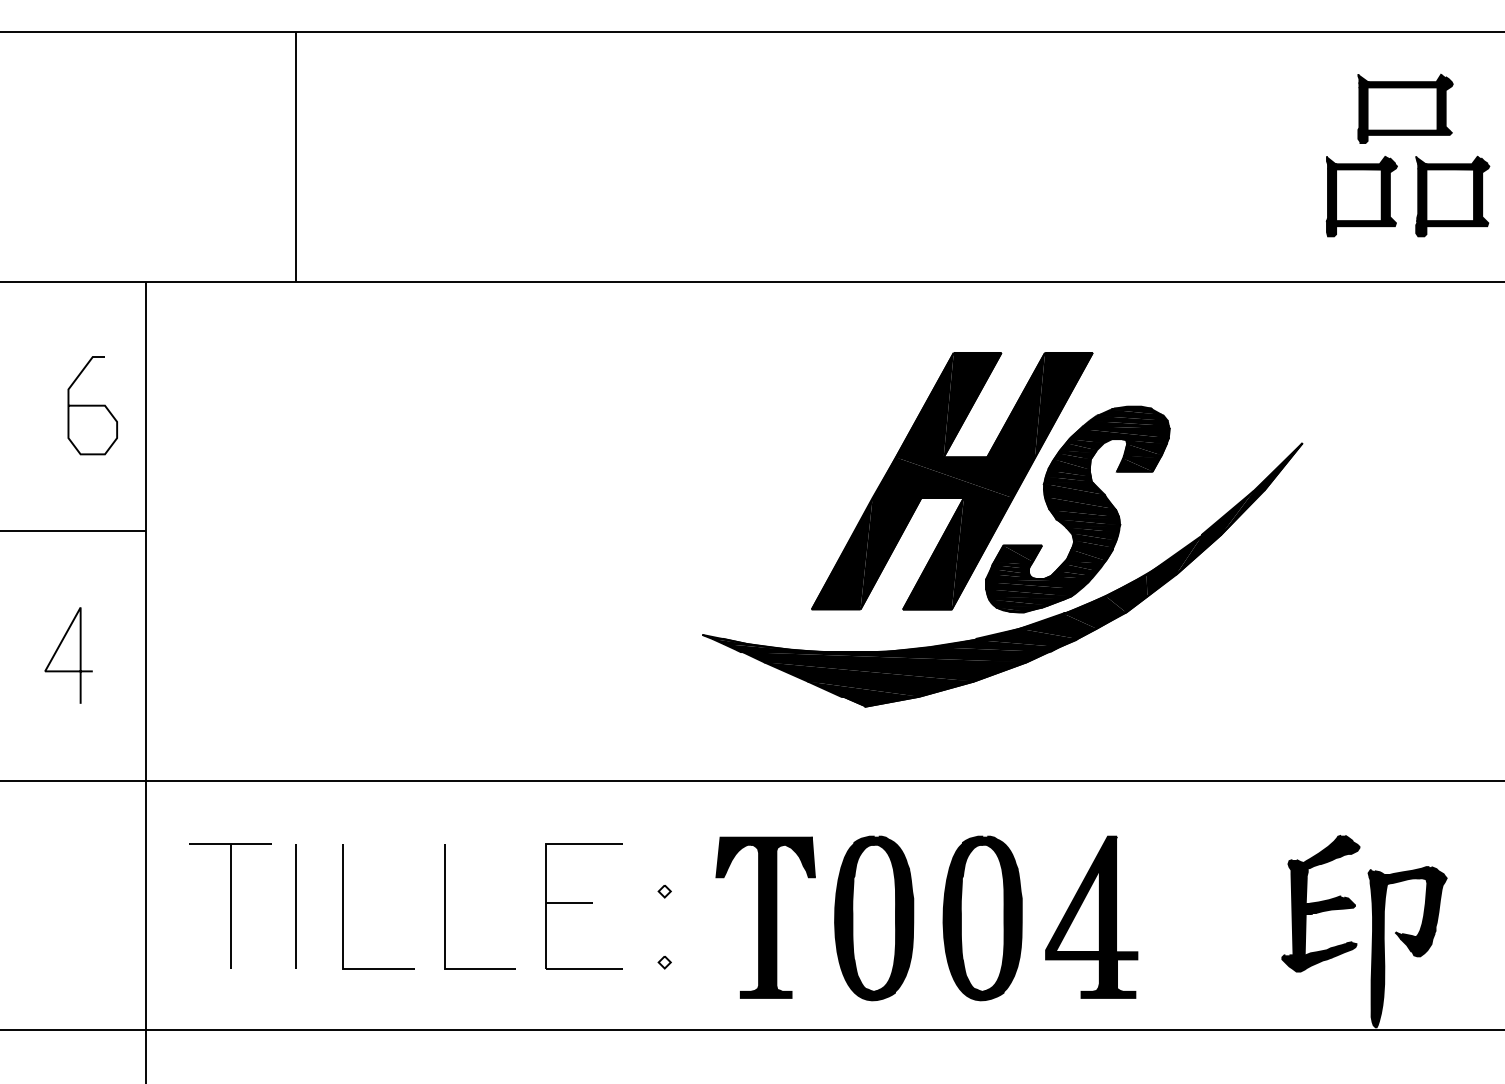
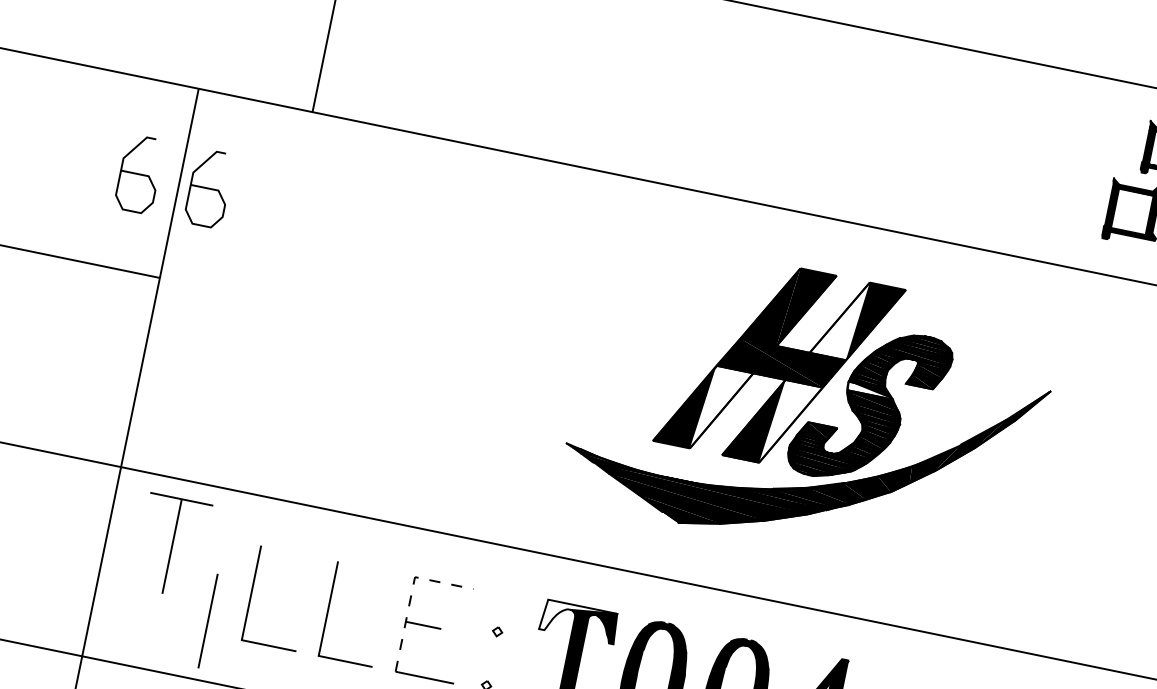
fill: (1016, 404) -> (840, 317), removed
curve: (184, 405) -> (209, 188), added
fill: (1074, 488) -> (871, 389), removed
fill: (890, 553) -> (721, 410), removed
fill: (981, 553) -> (790, 424), removed
line: (79, 655) -> (90, 361), removed
fill: (764, 857) -> (578, 621), removed
line: (546, 866) -> (411, 594), solid -> dashed
part: (230, 905) -> (172, 546), moved
line: (295, 906) -> (207, 621), moved

